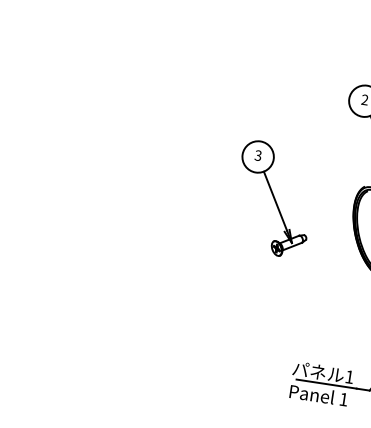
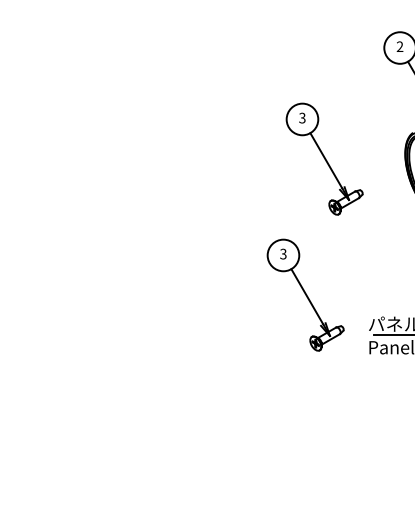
part: (235, 329) -> (305, 294), added

